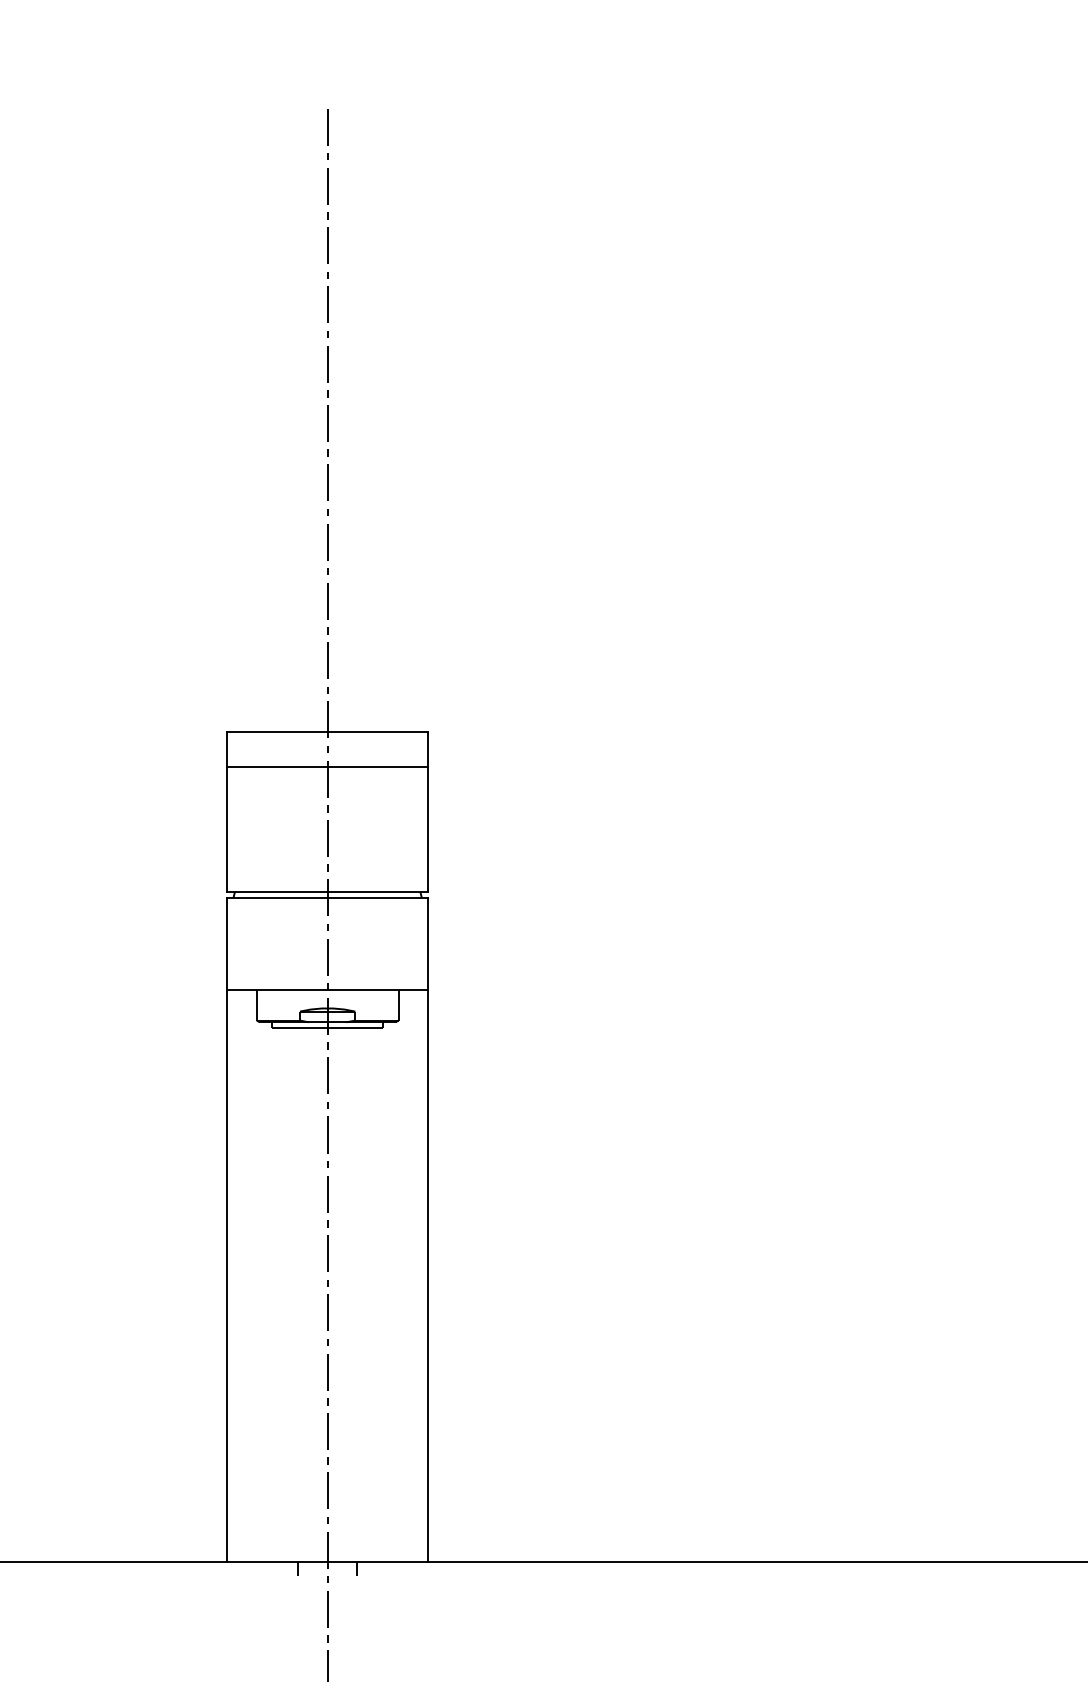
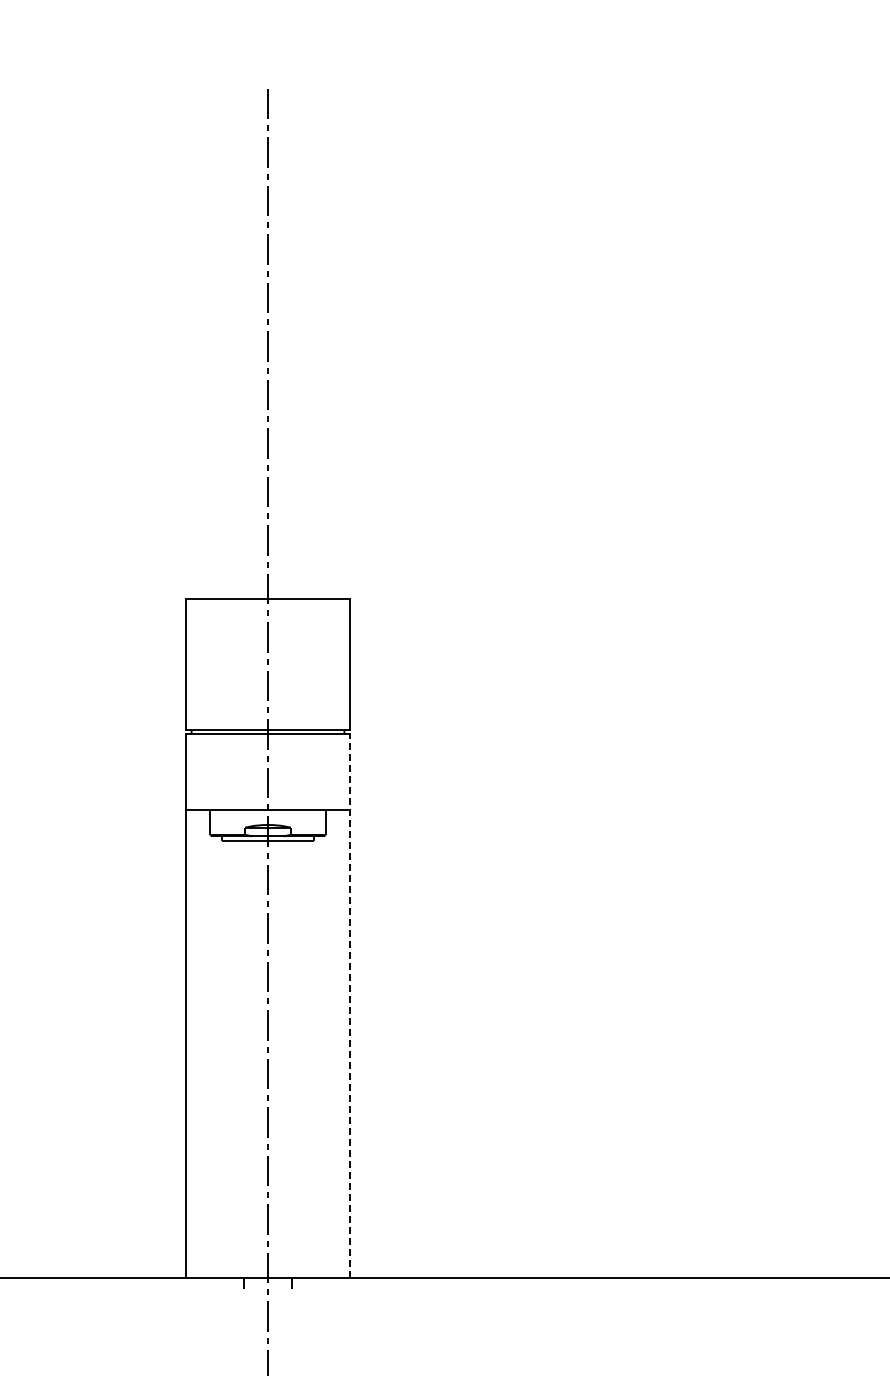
line: (327, 767) -> (267, 627), removed
line: (428, 1230) -> (350, 1006), solid -> dashed

